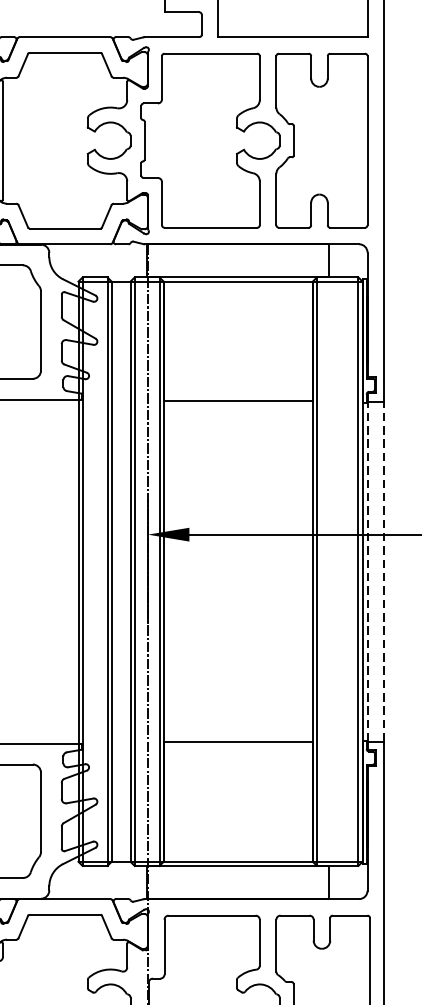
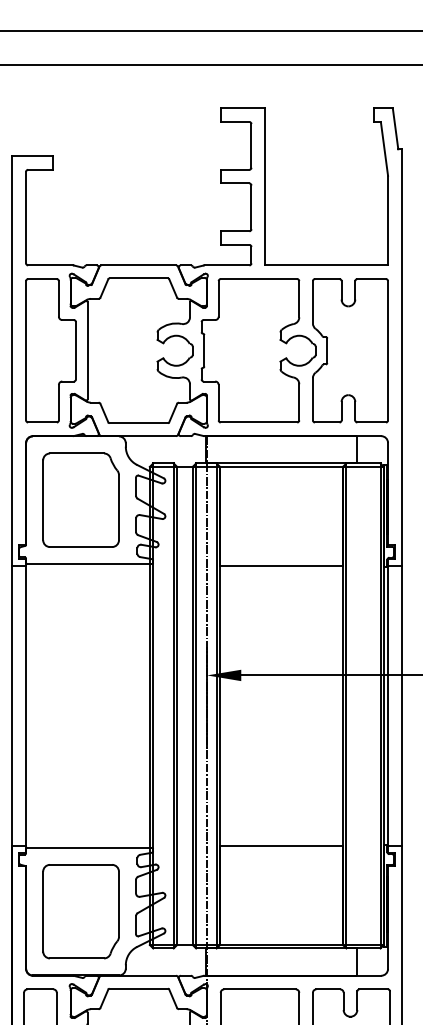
line: (368, 571) -> (388, 705), dashed -> solid
line: (383, 571) -> (401, 705), dashed -> solid

